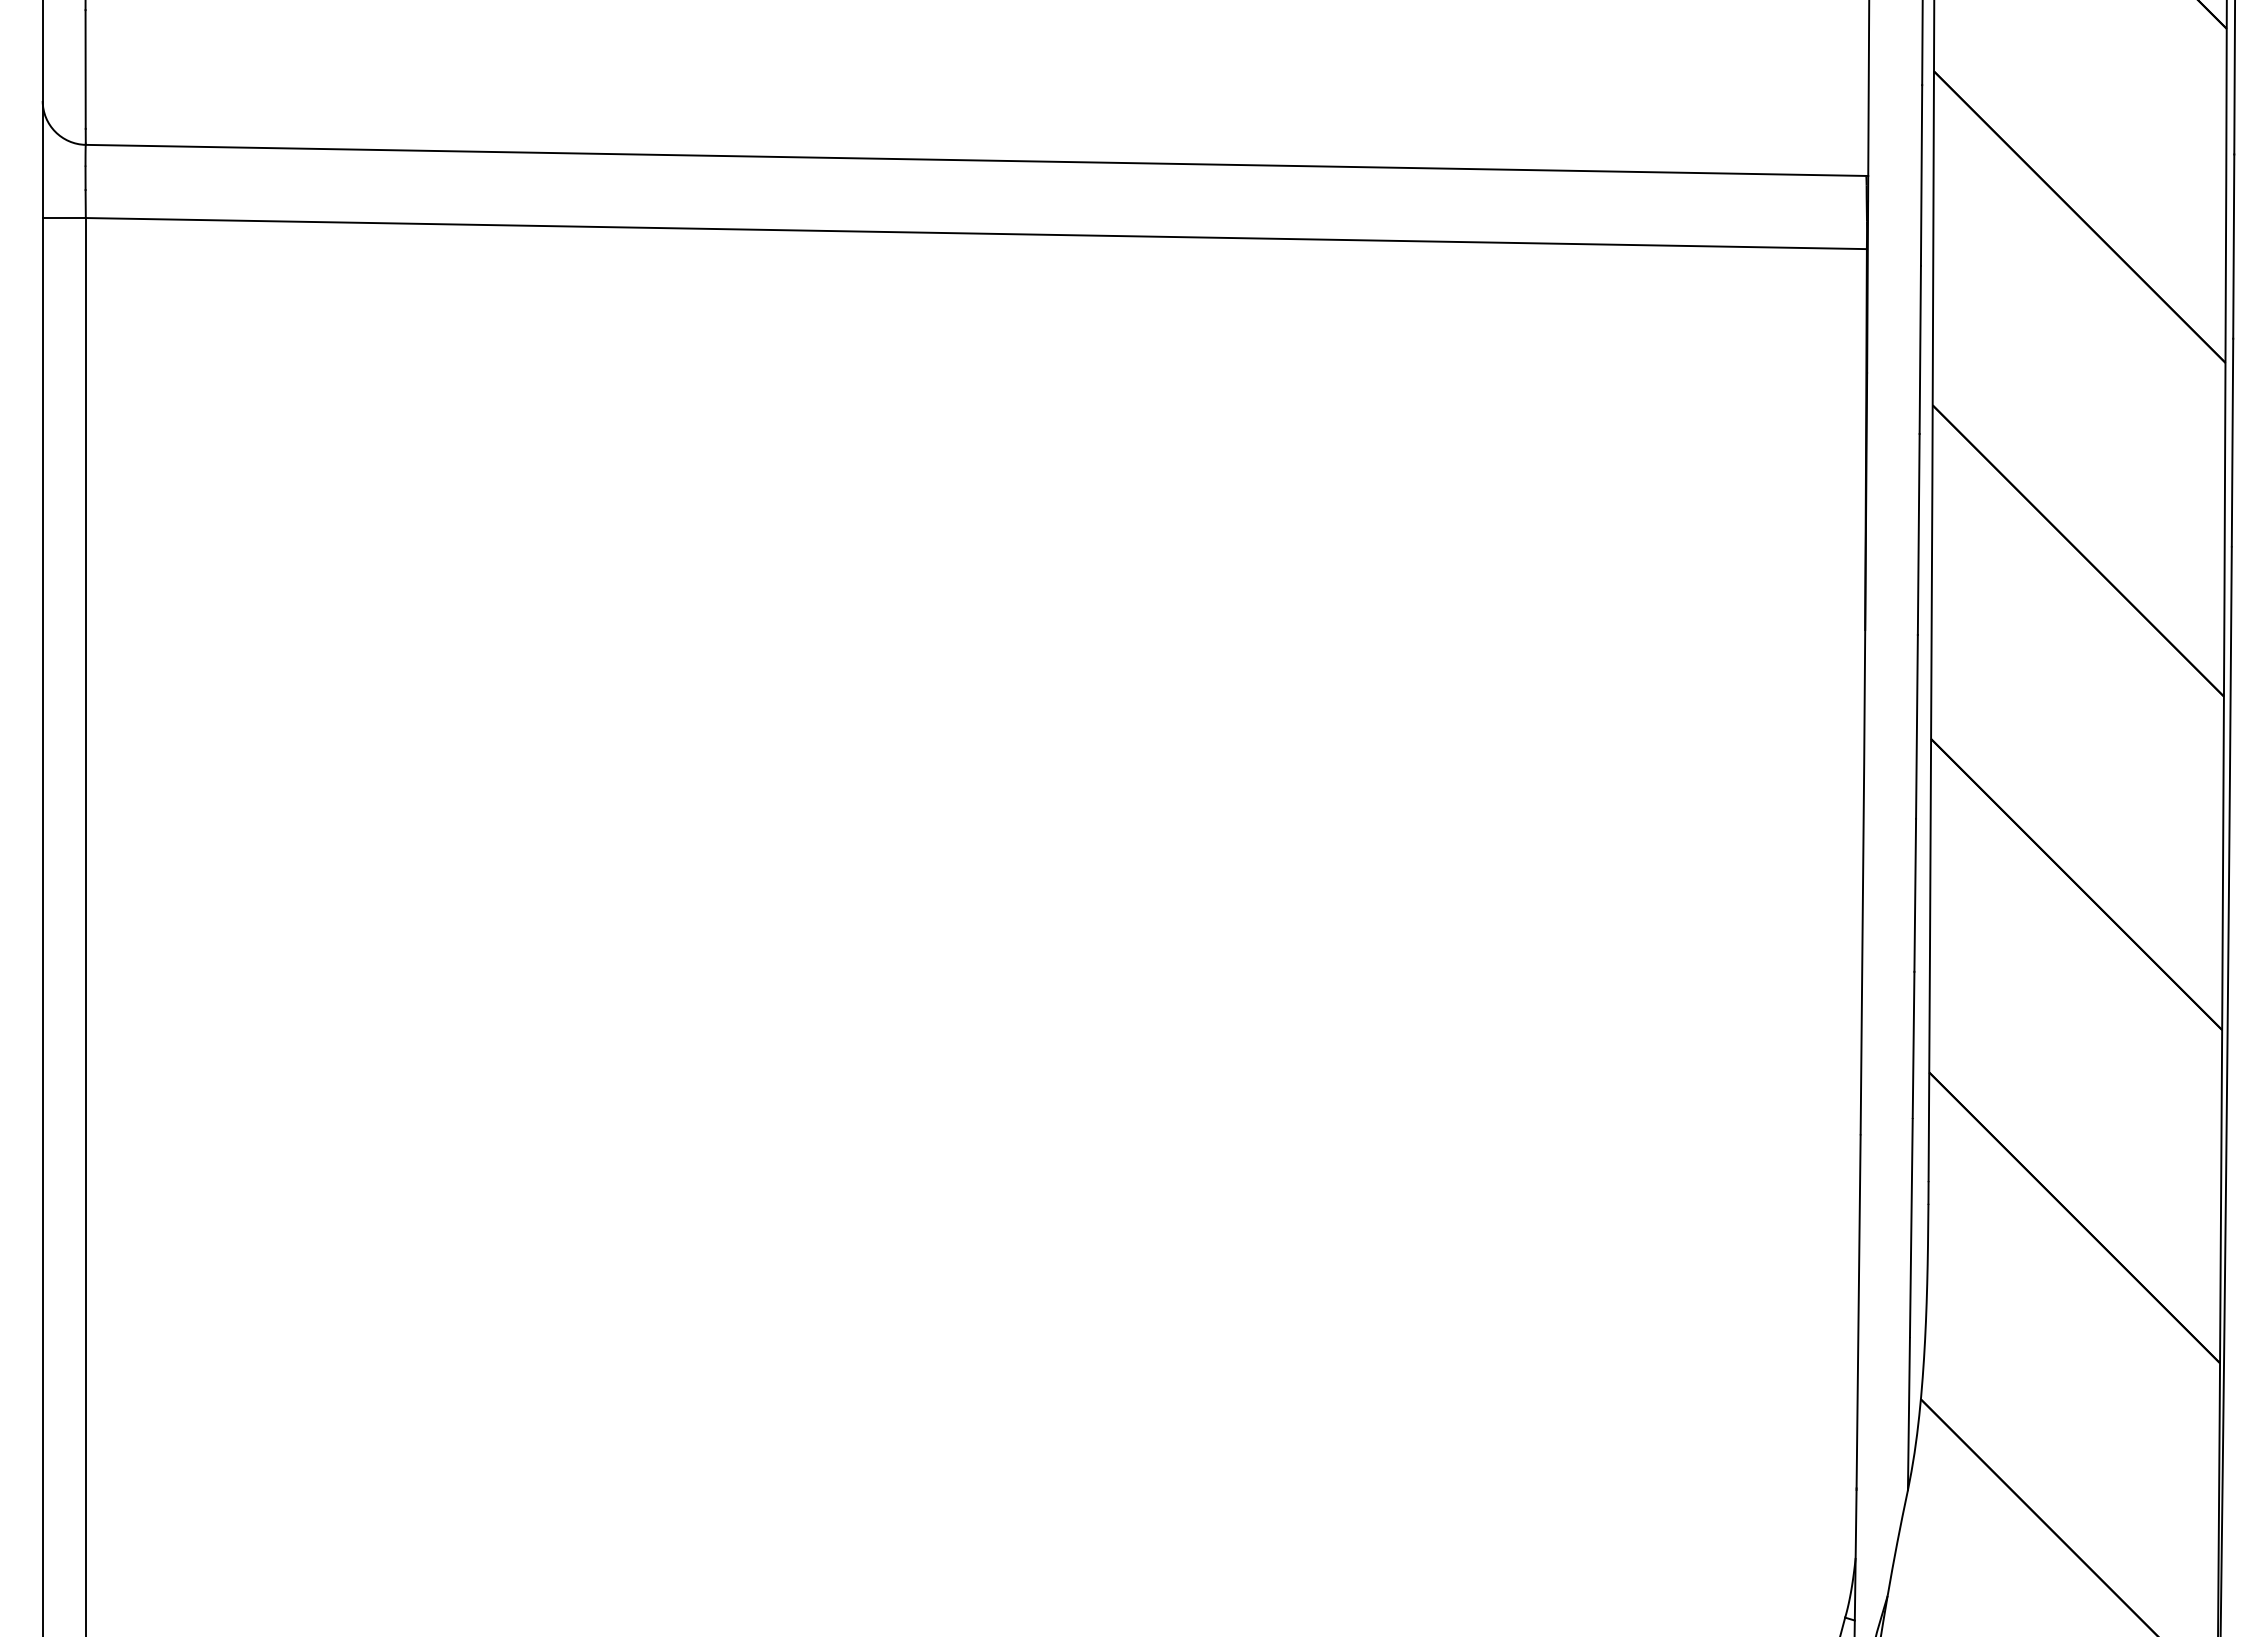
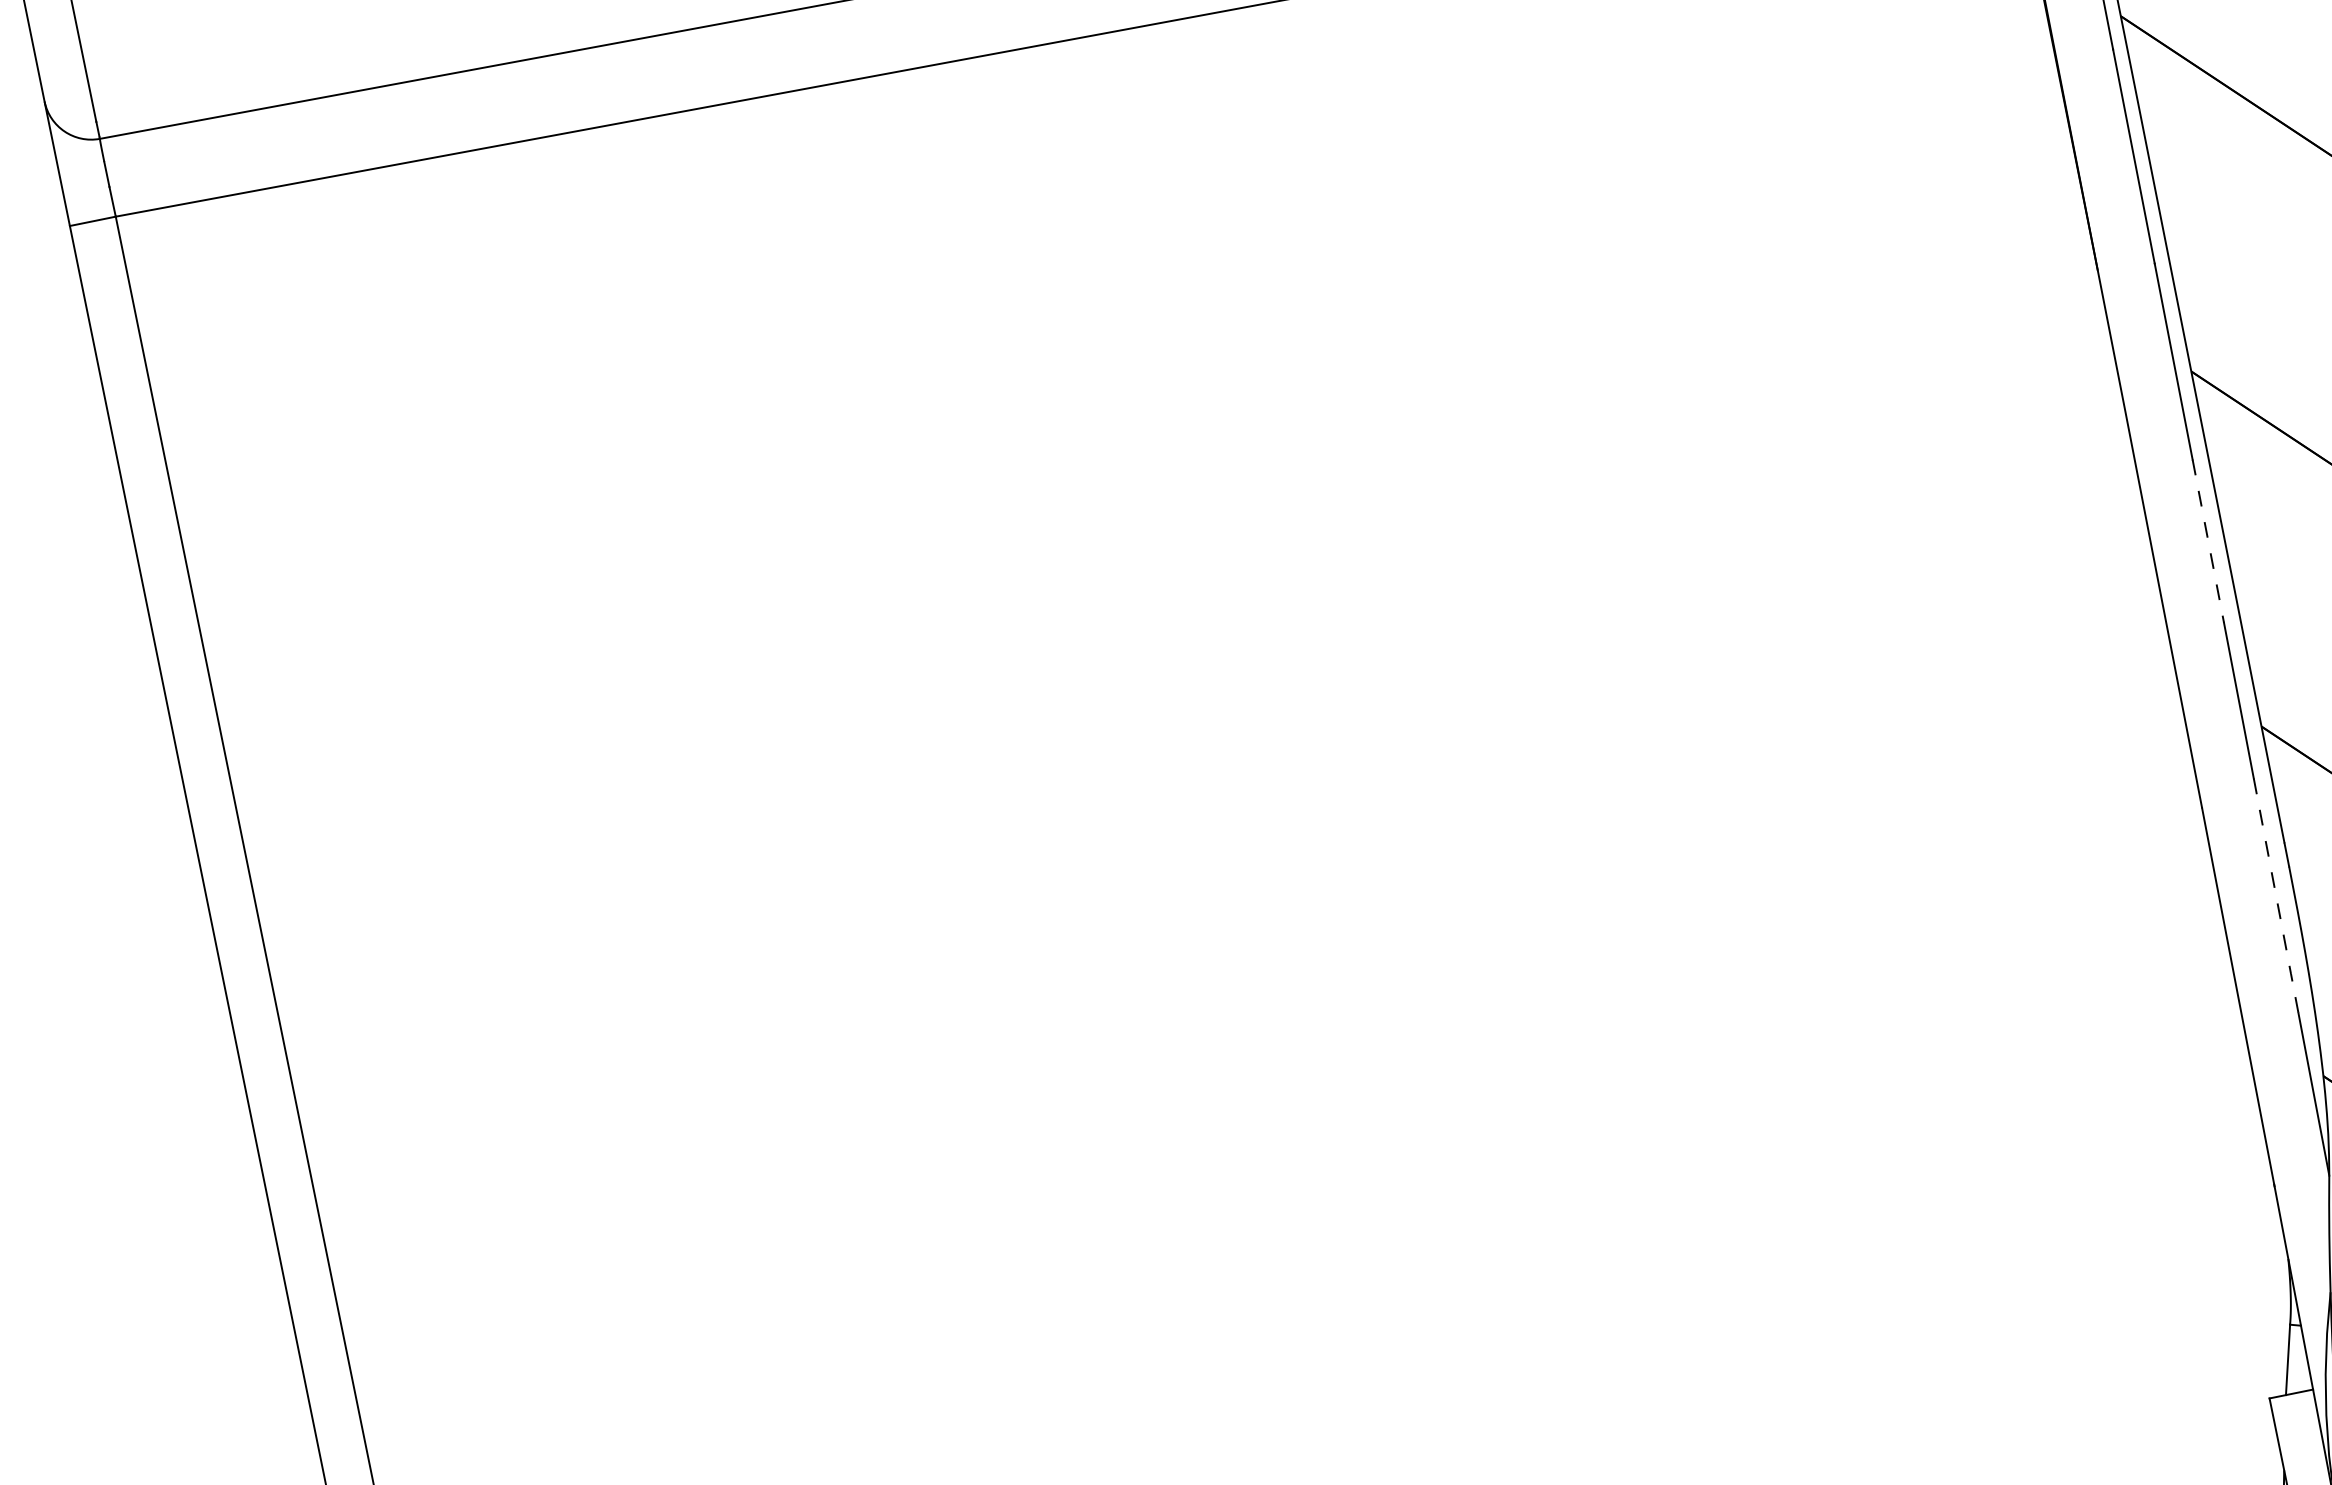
line: (1915, 895) -> (2208, 541), solid -> dashed
line: (1911, 1228) -> (2276, 896), solid -> dashed

